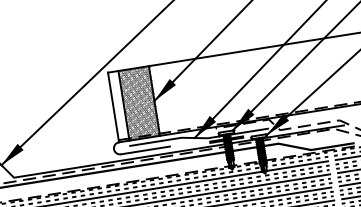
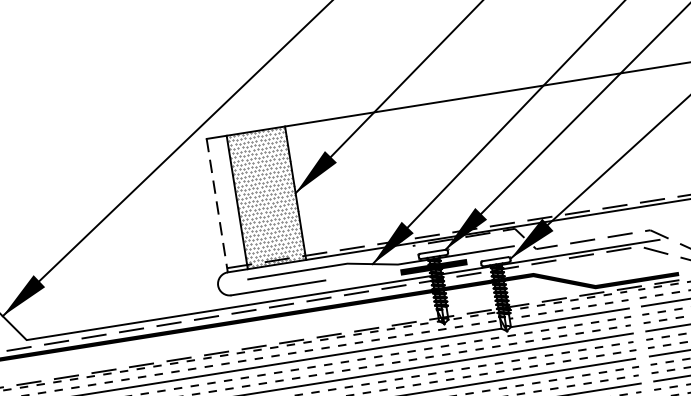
line: (113, 107) -> (217, 205), solid -> dashed

